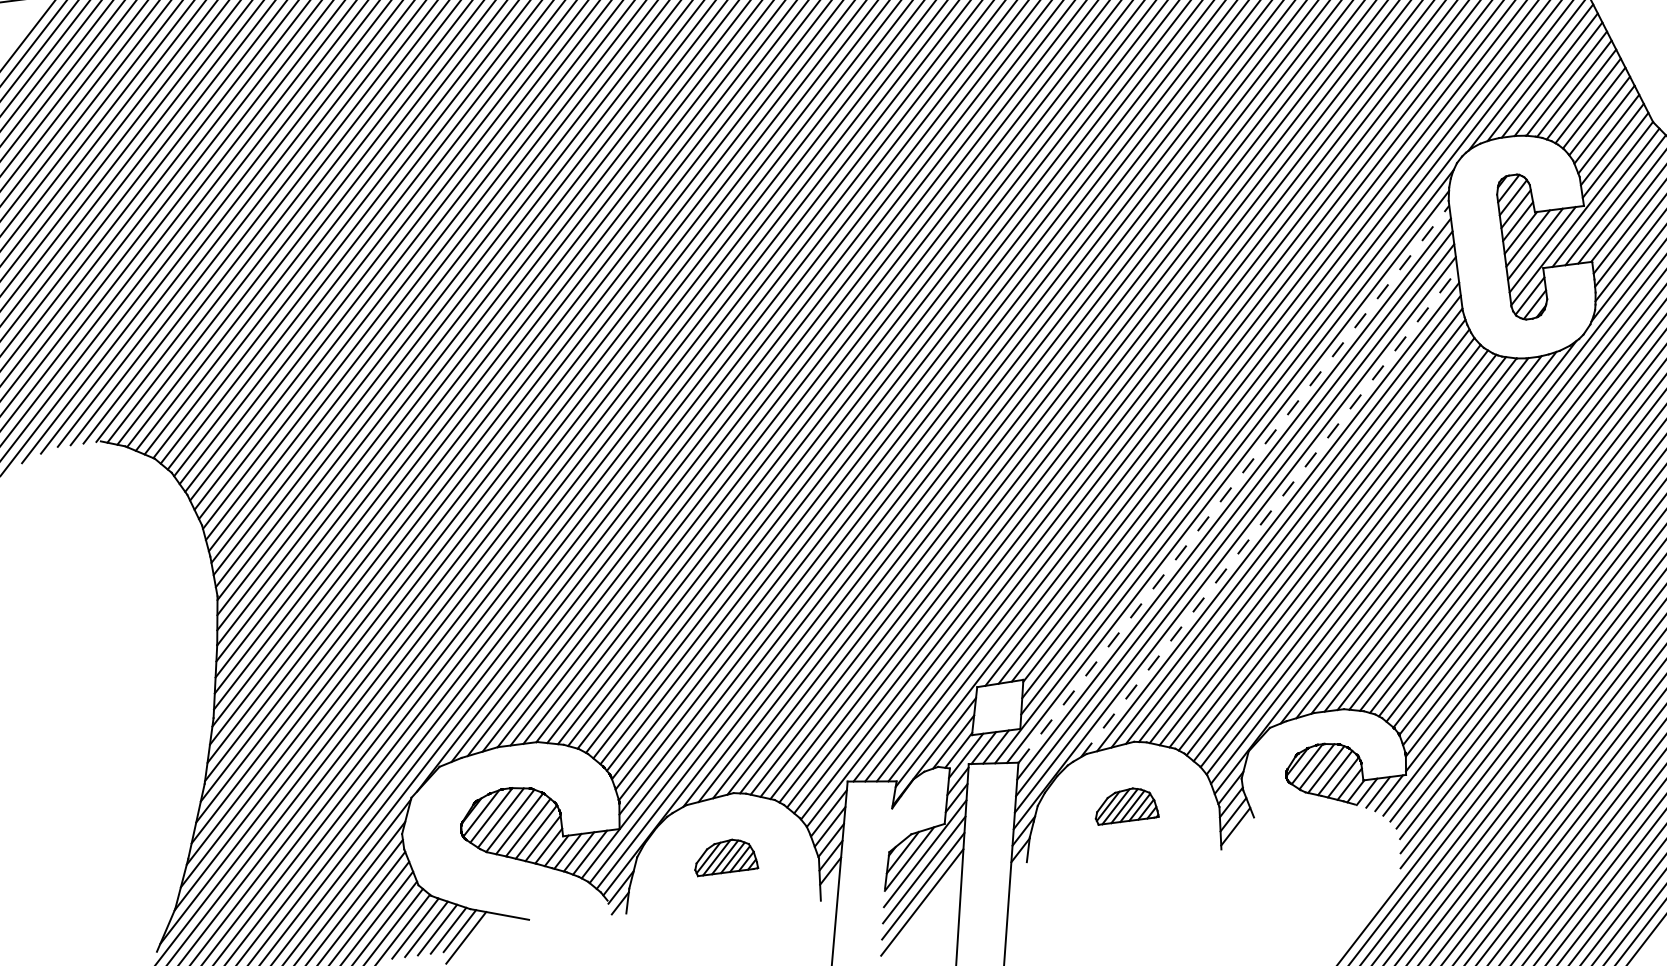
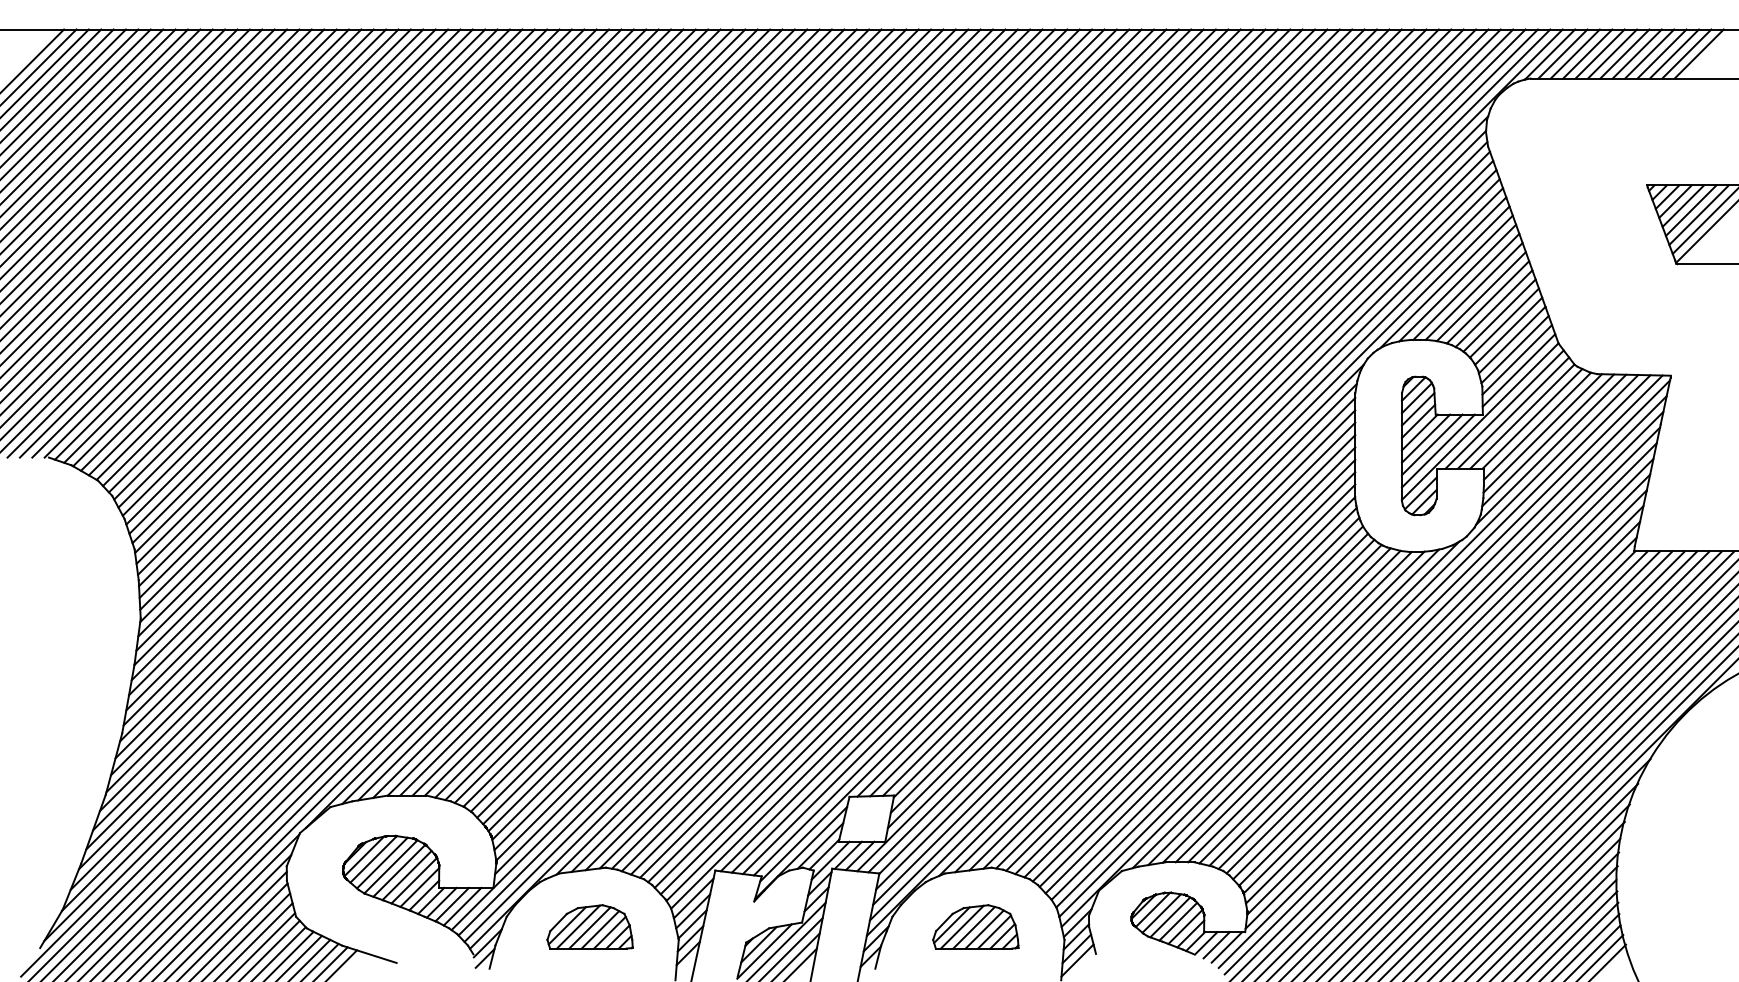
line: (1233, 483) -> (1117, 635), dashed -> solid
line: (1269, 513) -> (1147, 667), dashed -> solid
part: (1125, 804) -> (975, 926), size x1.43
part: (724, 856) -> (589, 926), size x1.43

